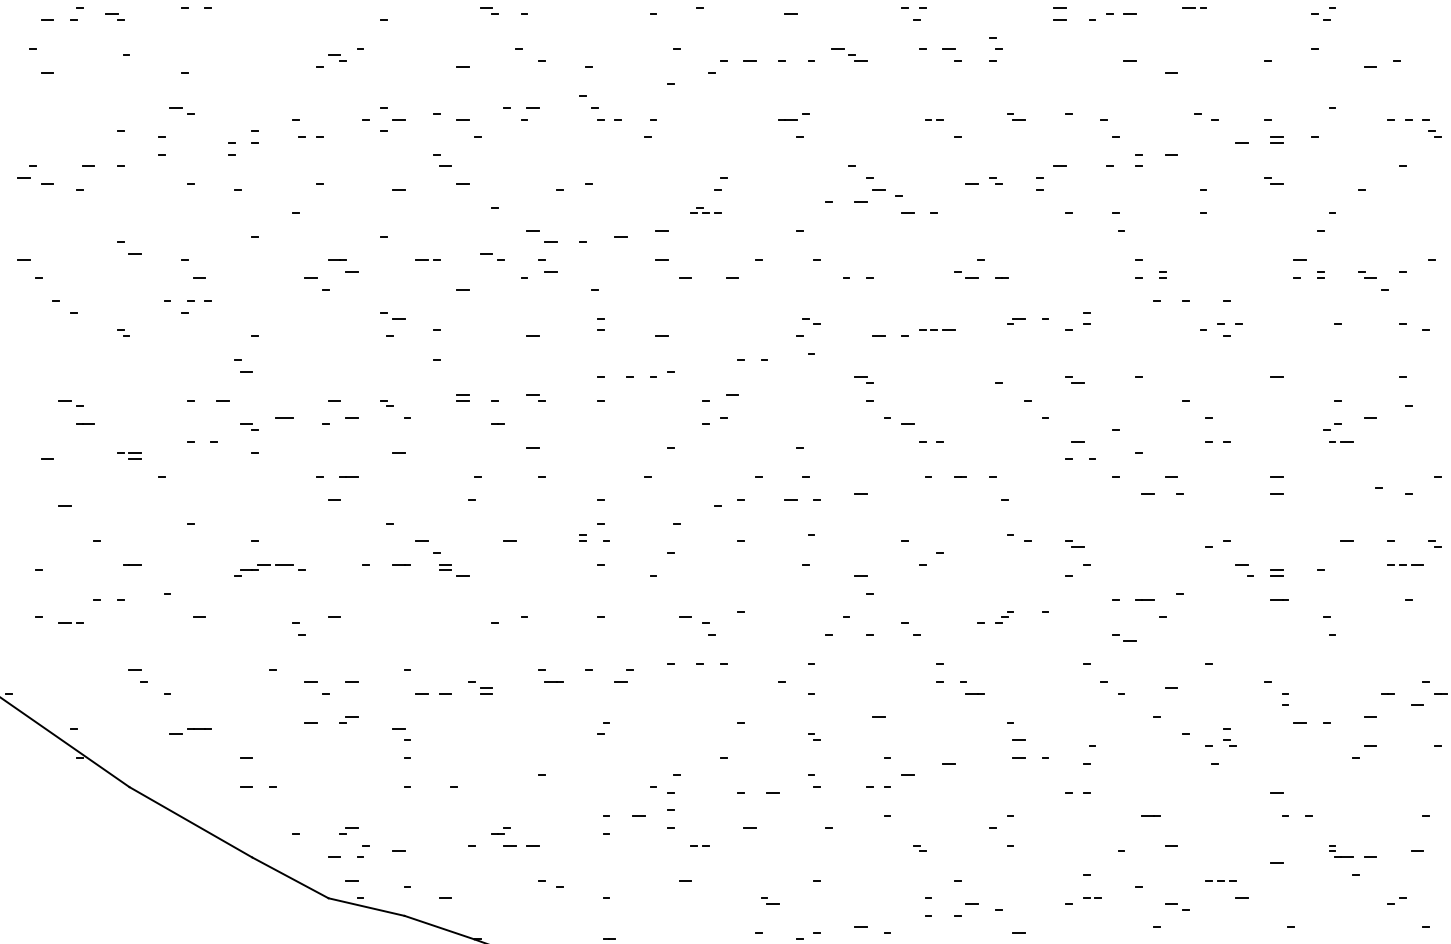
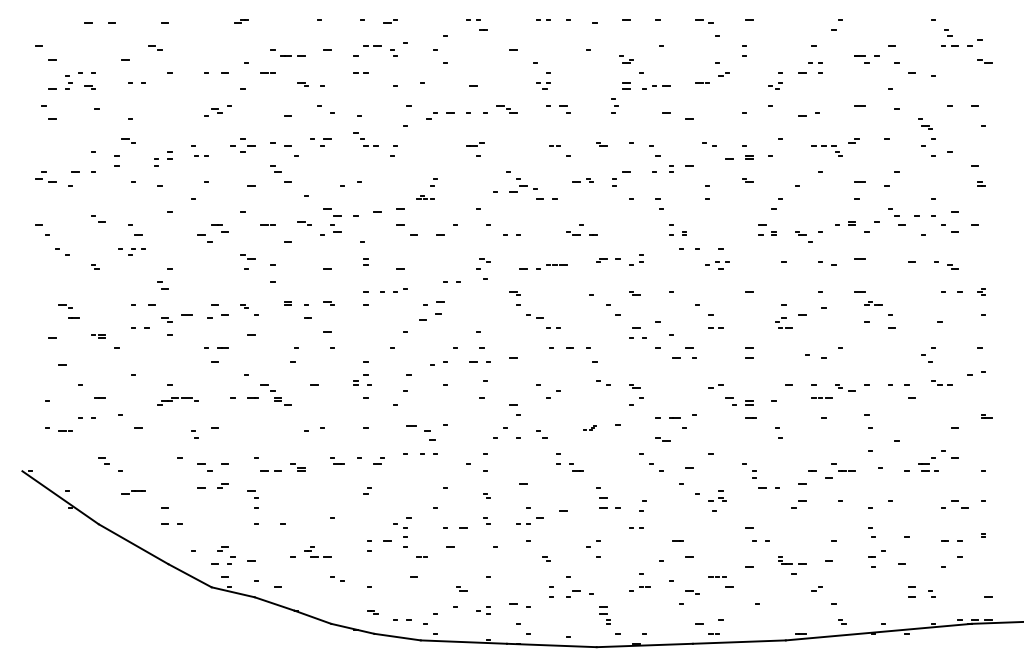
part: (994, 48) -> (614, 105), moved
part: (714, 420) -> (430, 316), size x1.6
part: (994, 616) -> (589, 427), size x0.6
part: (696, 625) -> (420, 432), size x1.4

